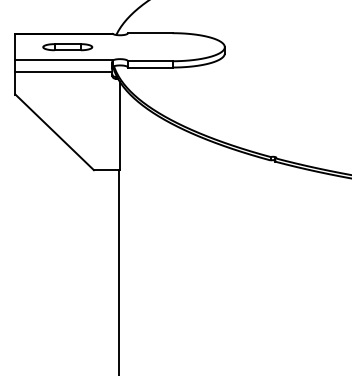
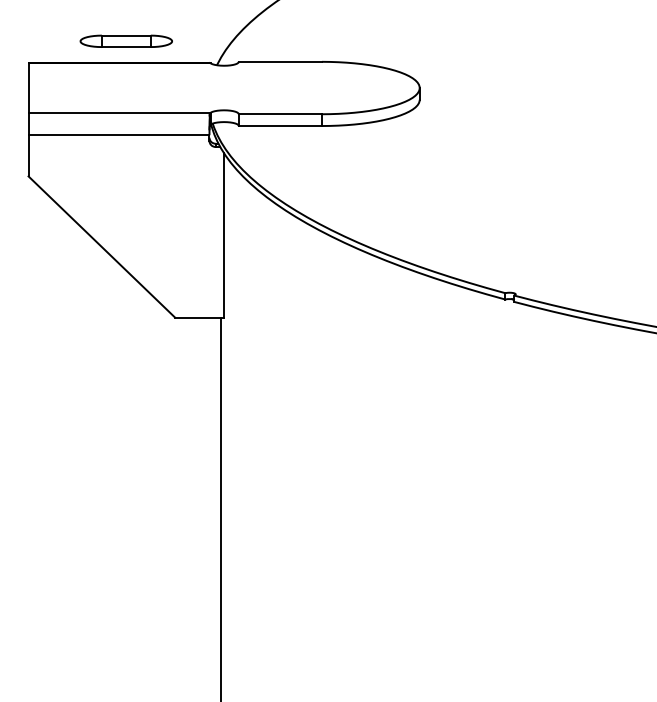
part: (67, 47) -> (125, 41), moved

